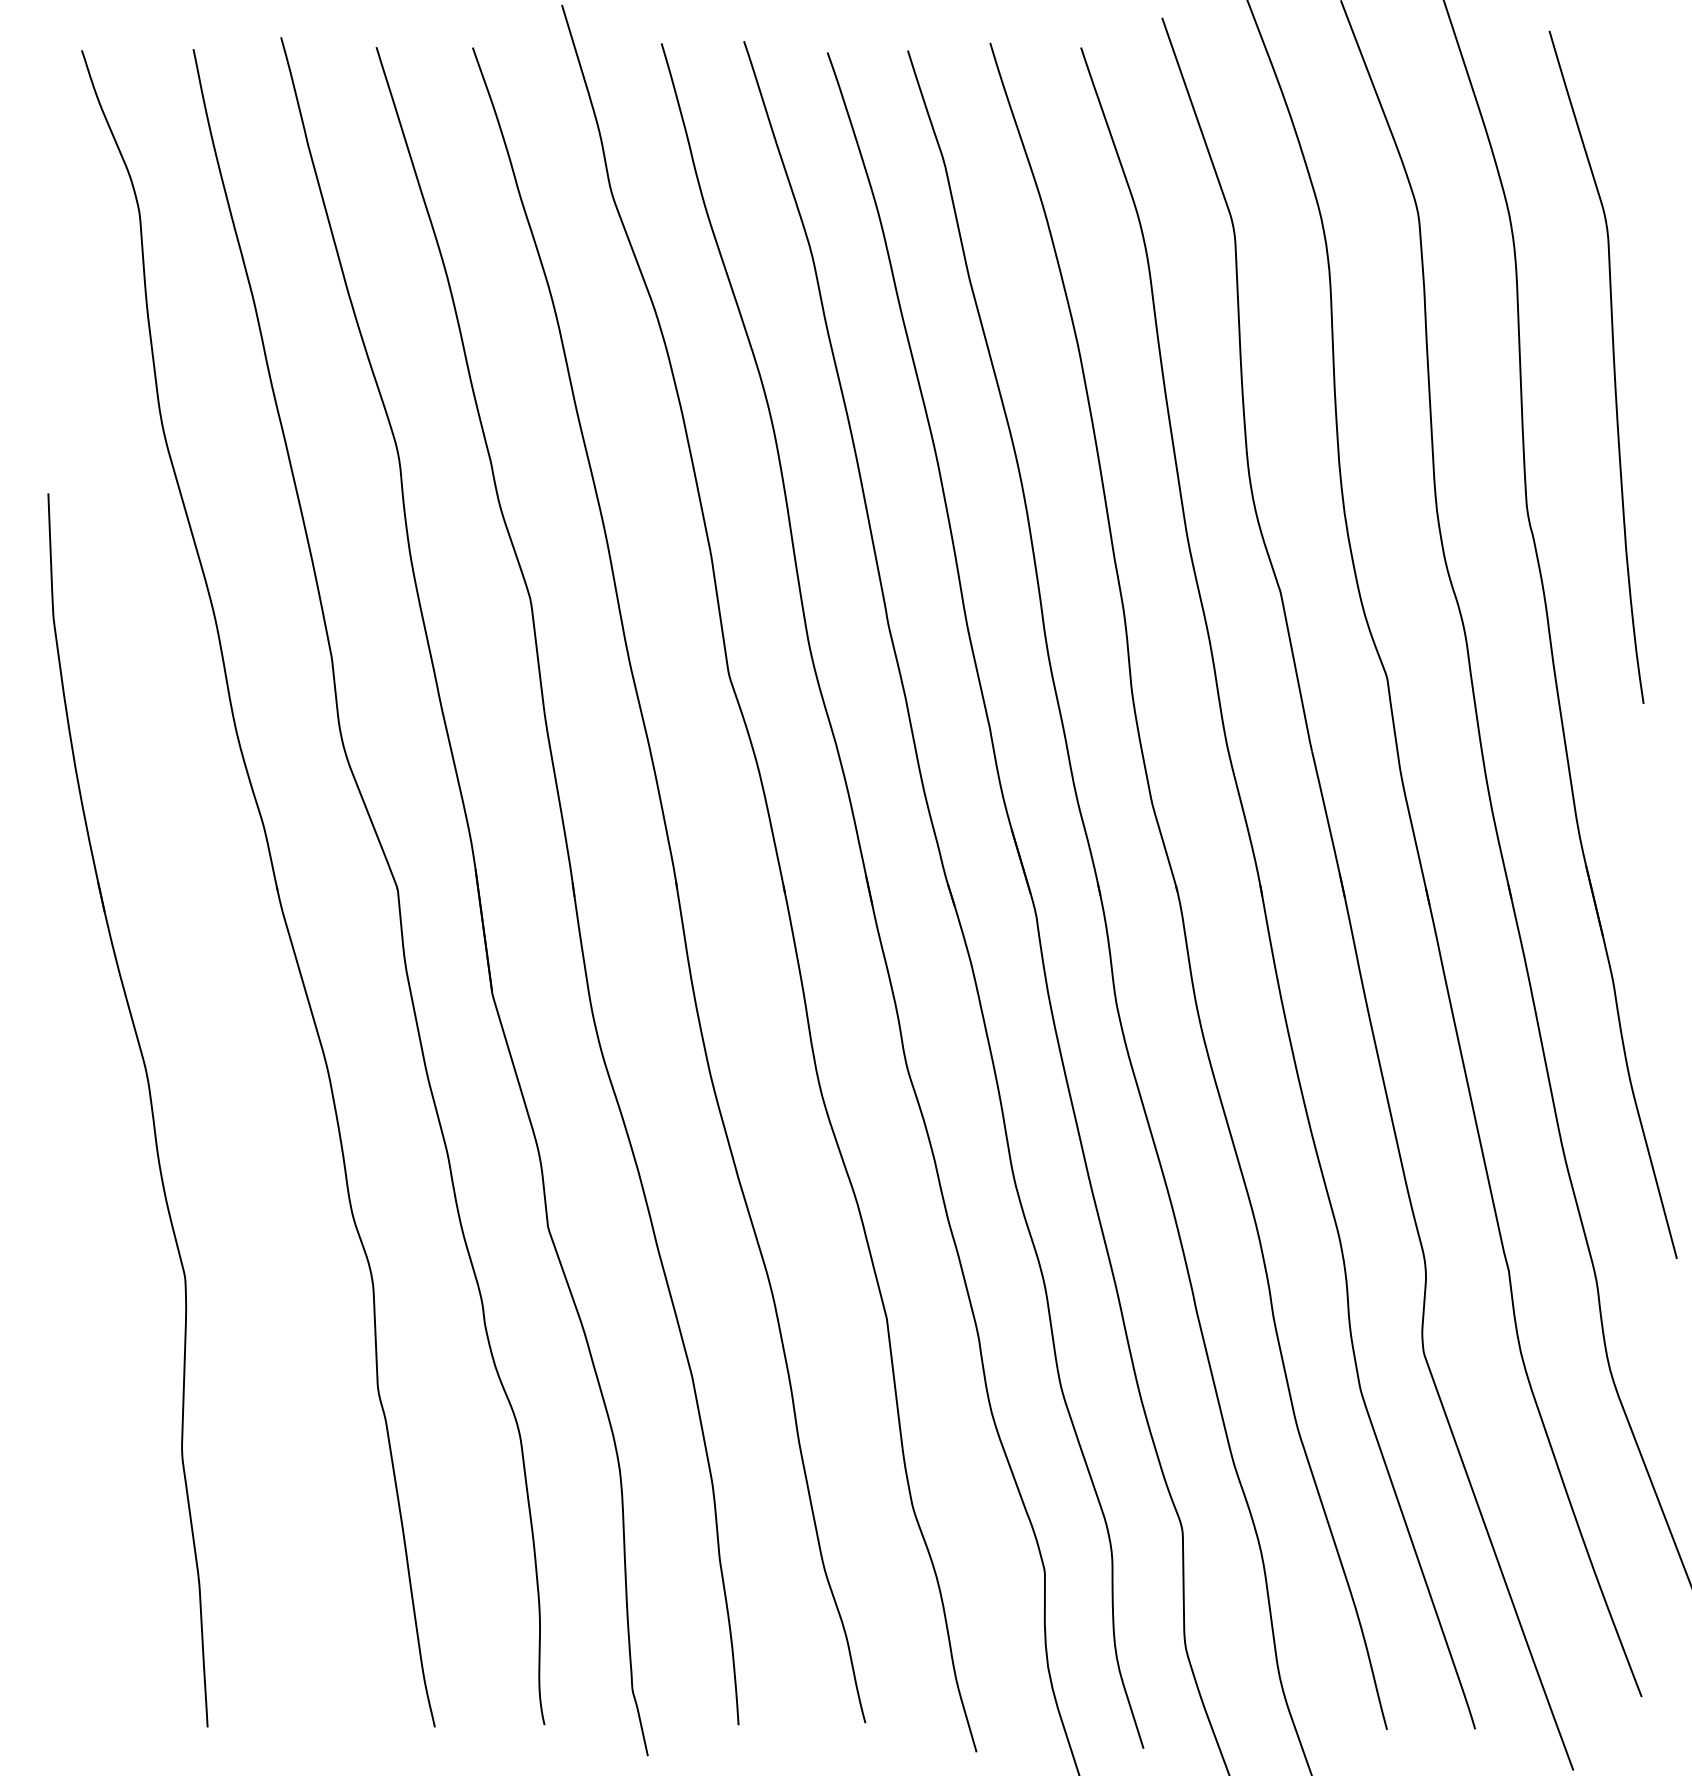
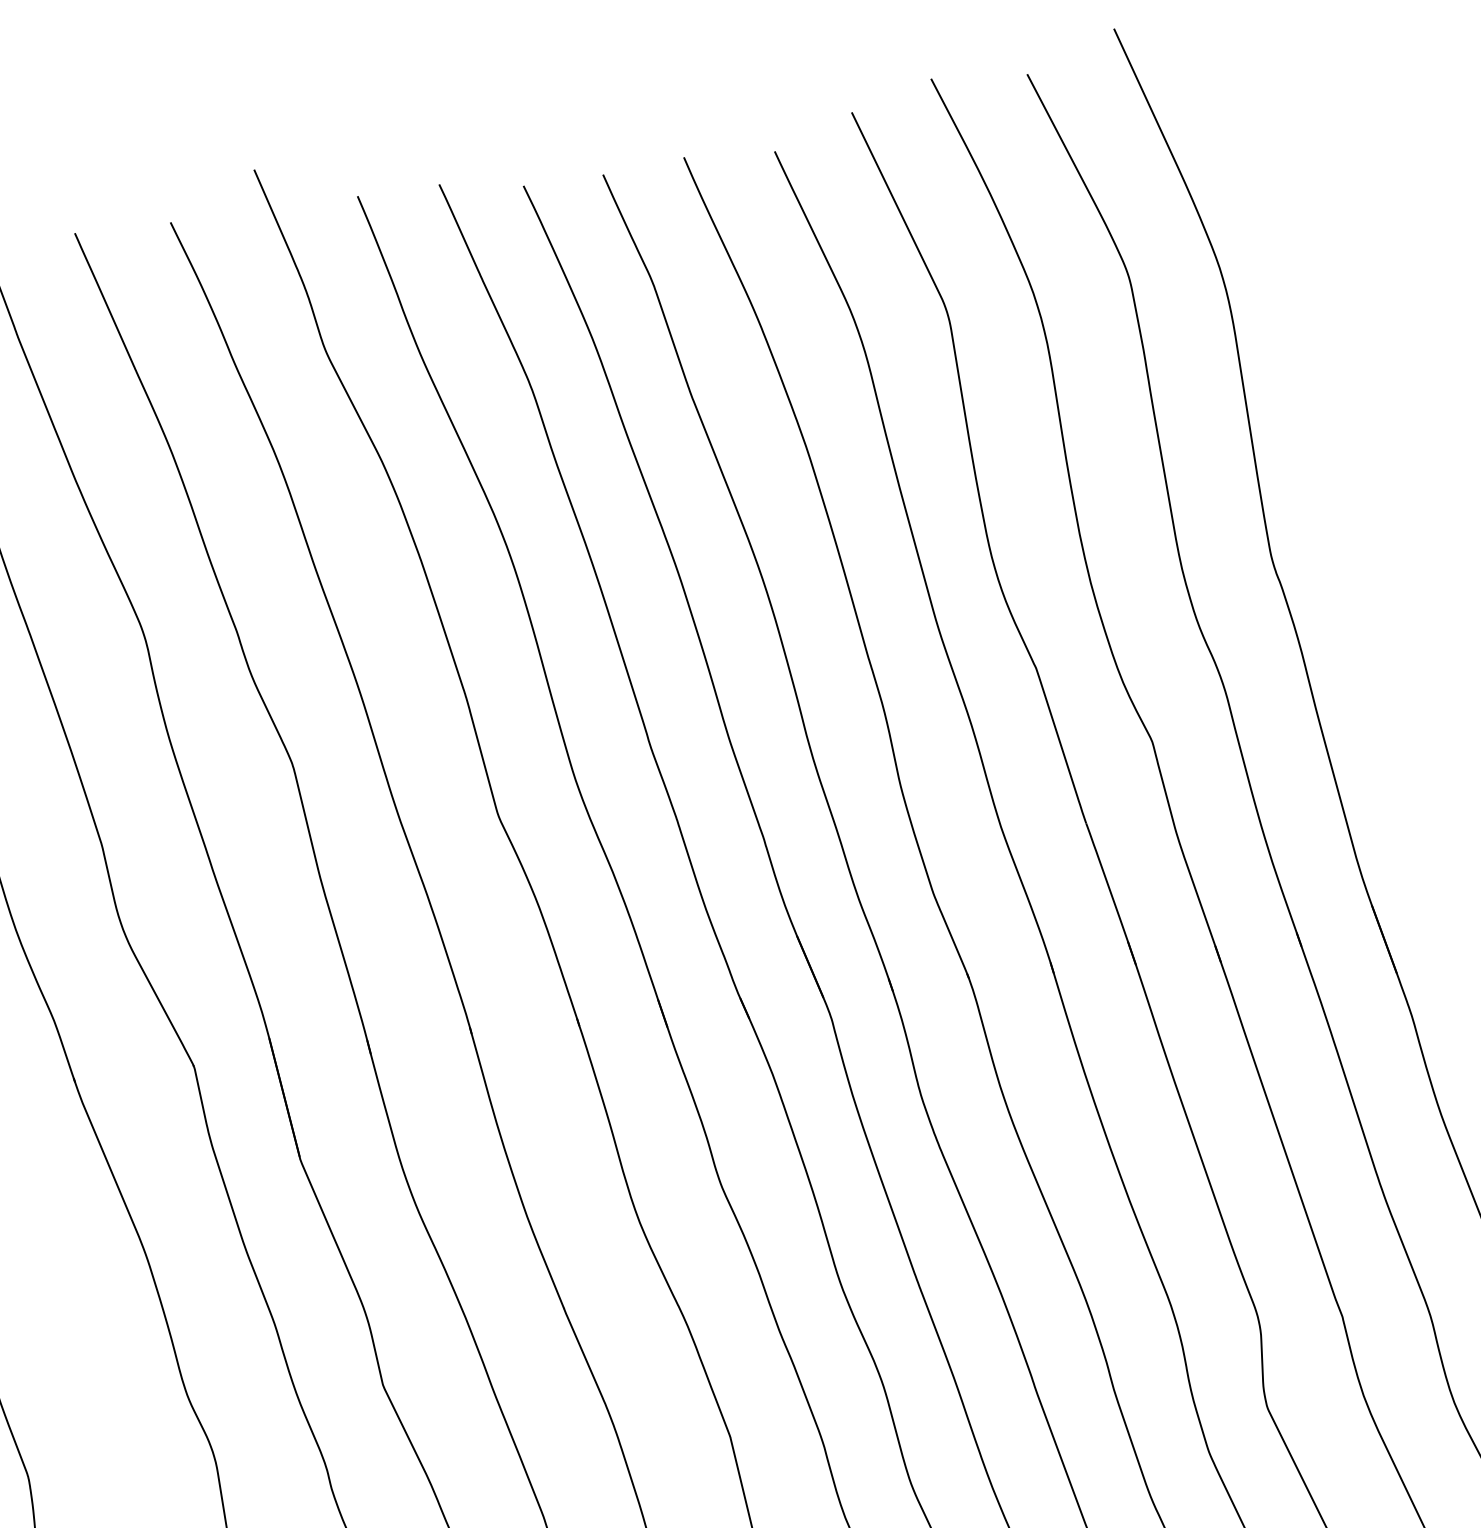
curve: (1613, 366) -> (1340, 406), removed

